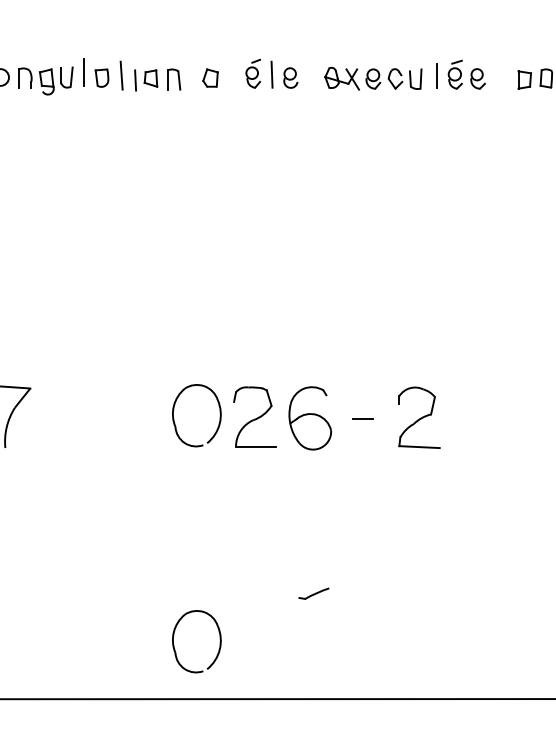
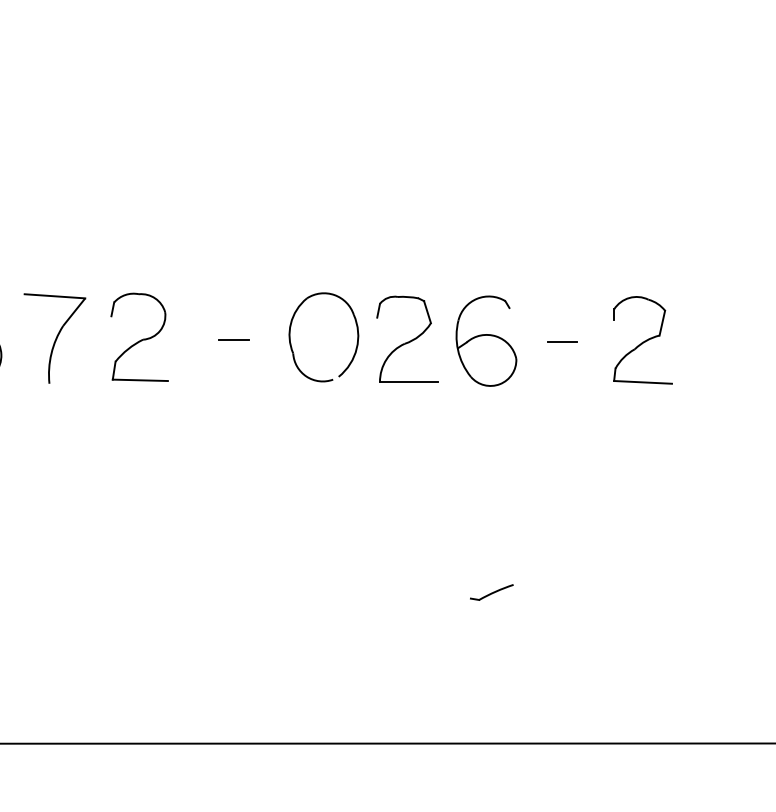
part: (67, 415) -> (138, 337), added
line: (134, 416) -> (234, 338), added
part: (174, 644) -> (291, 665), removed

